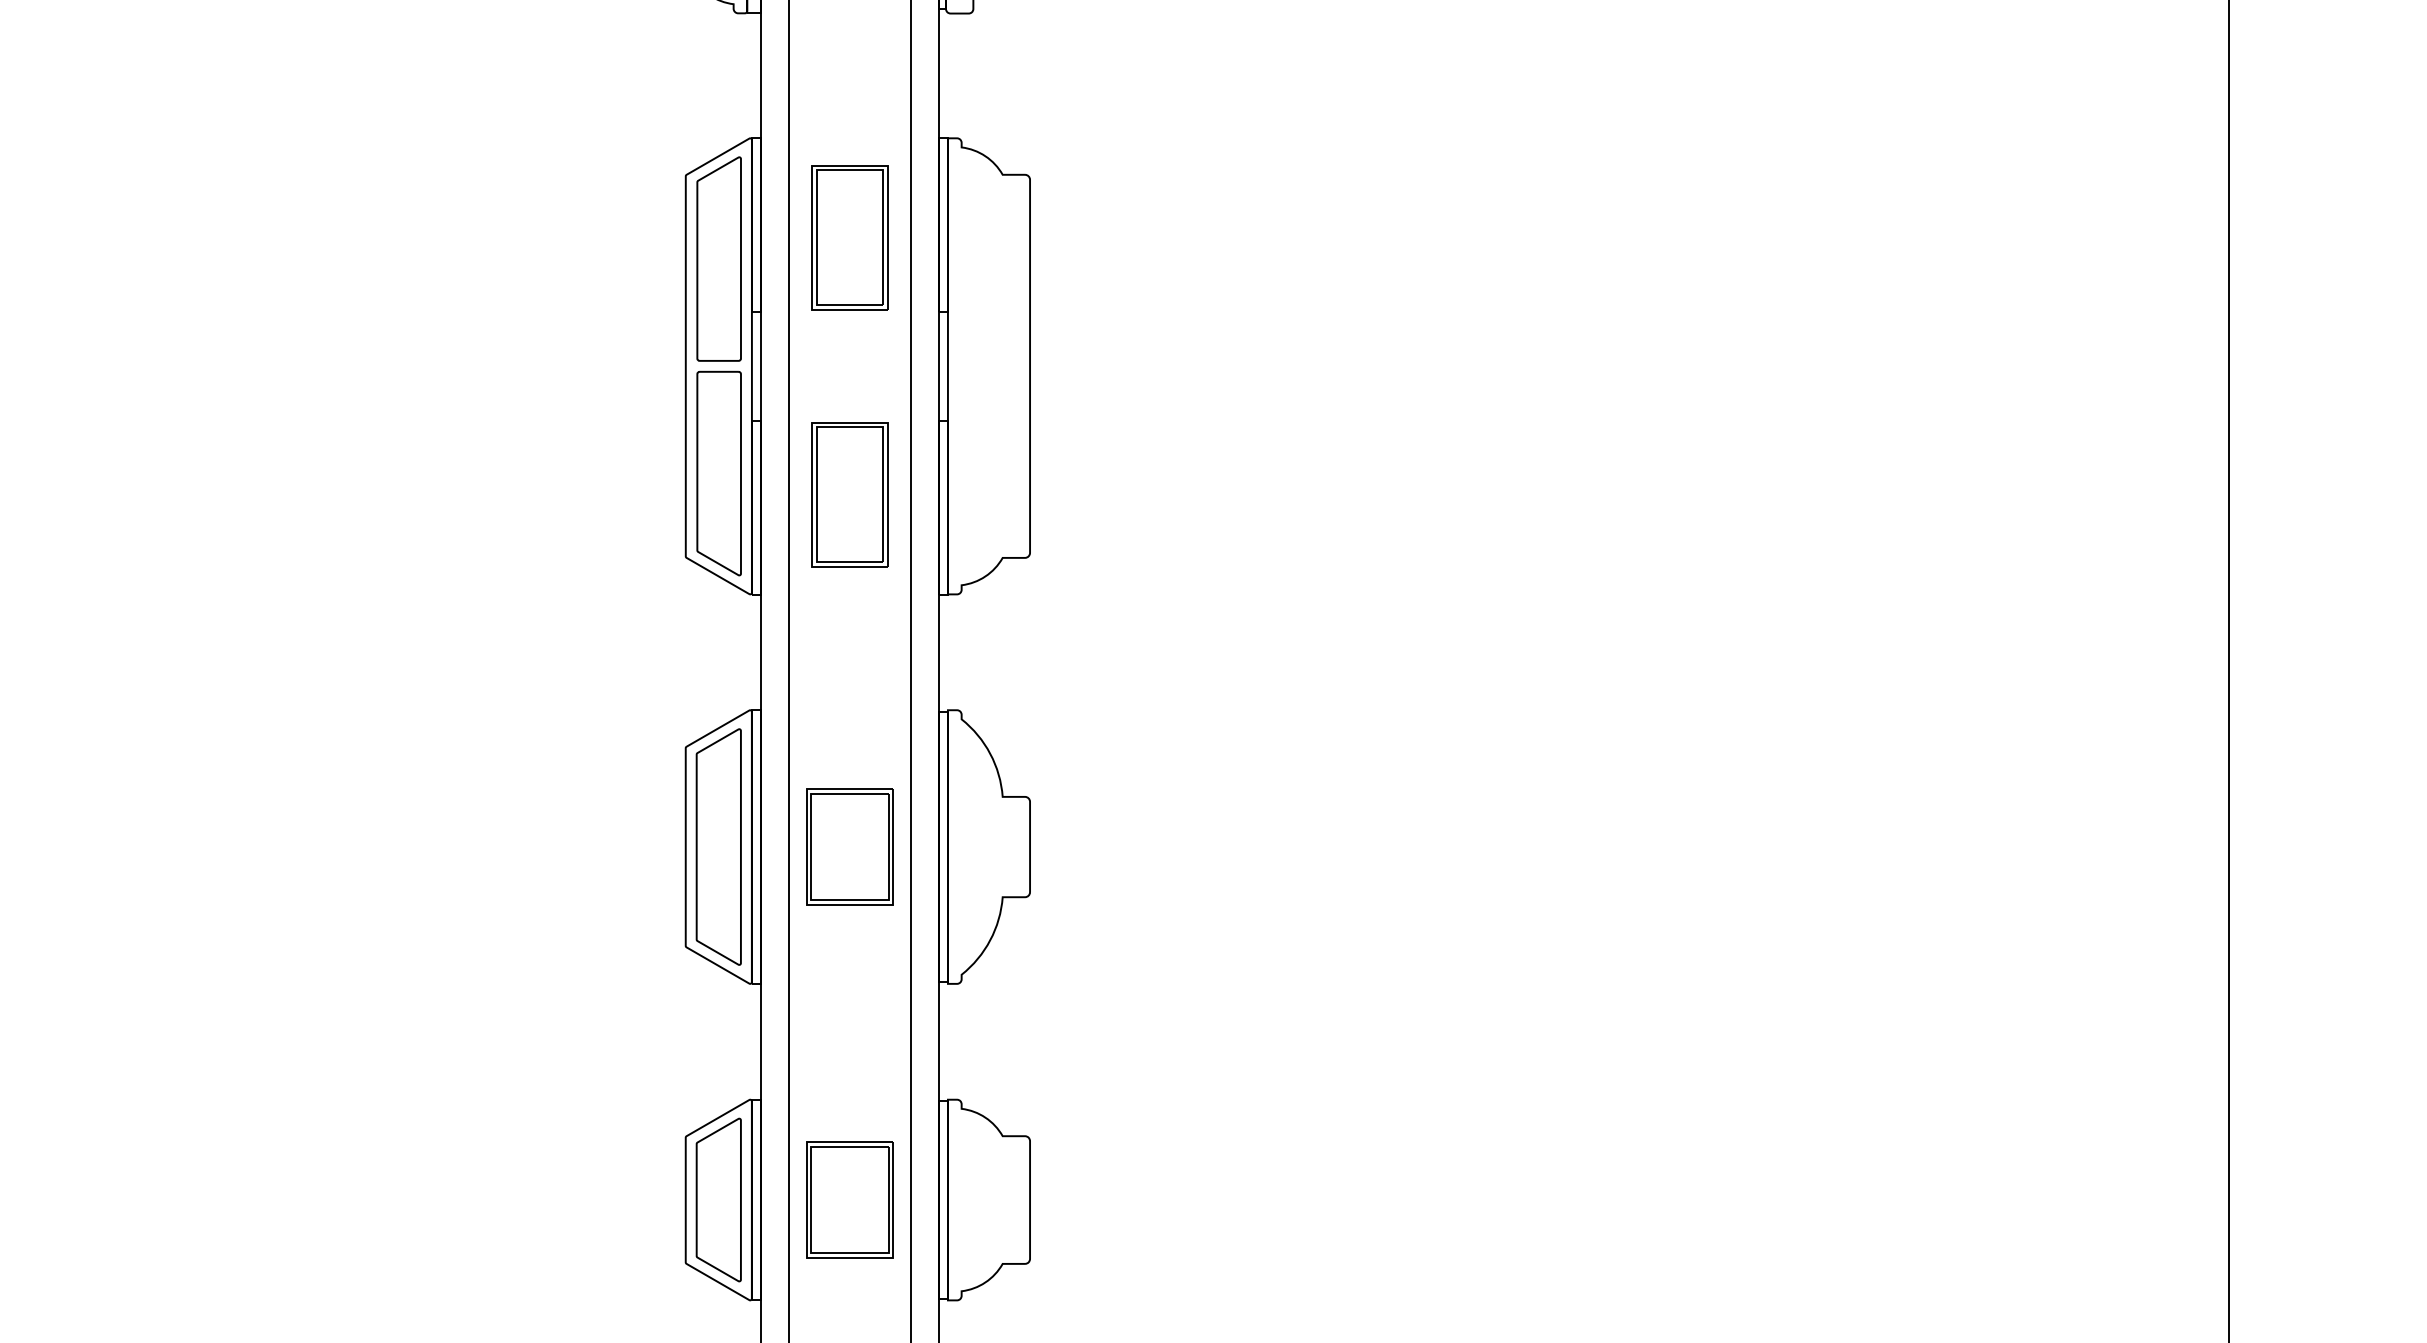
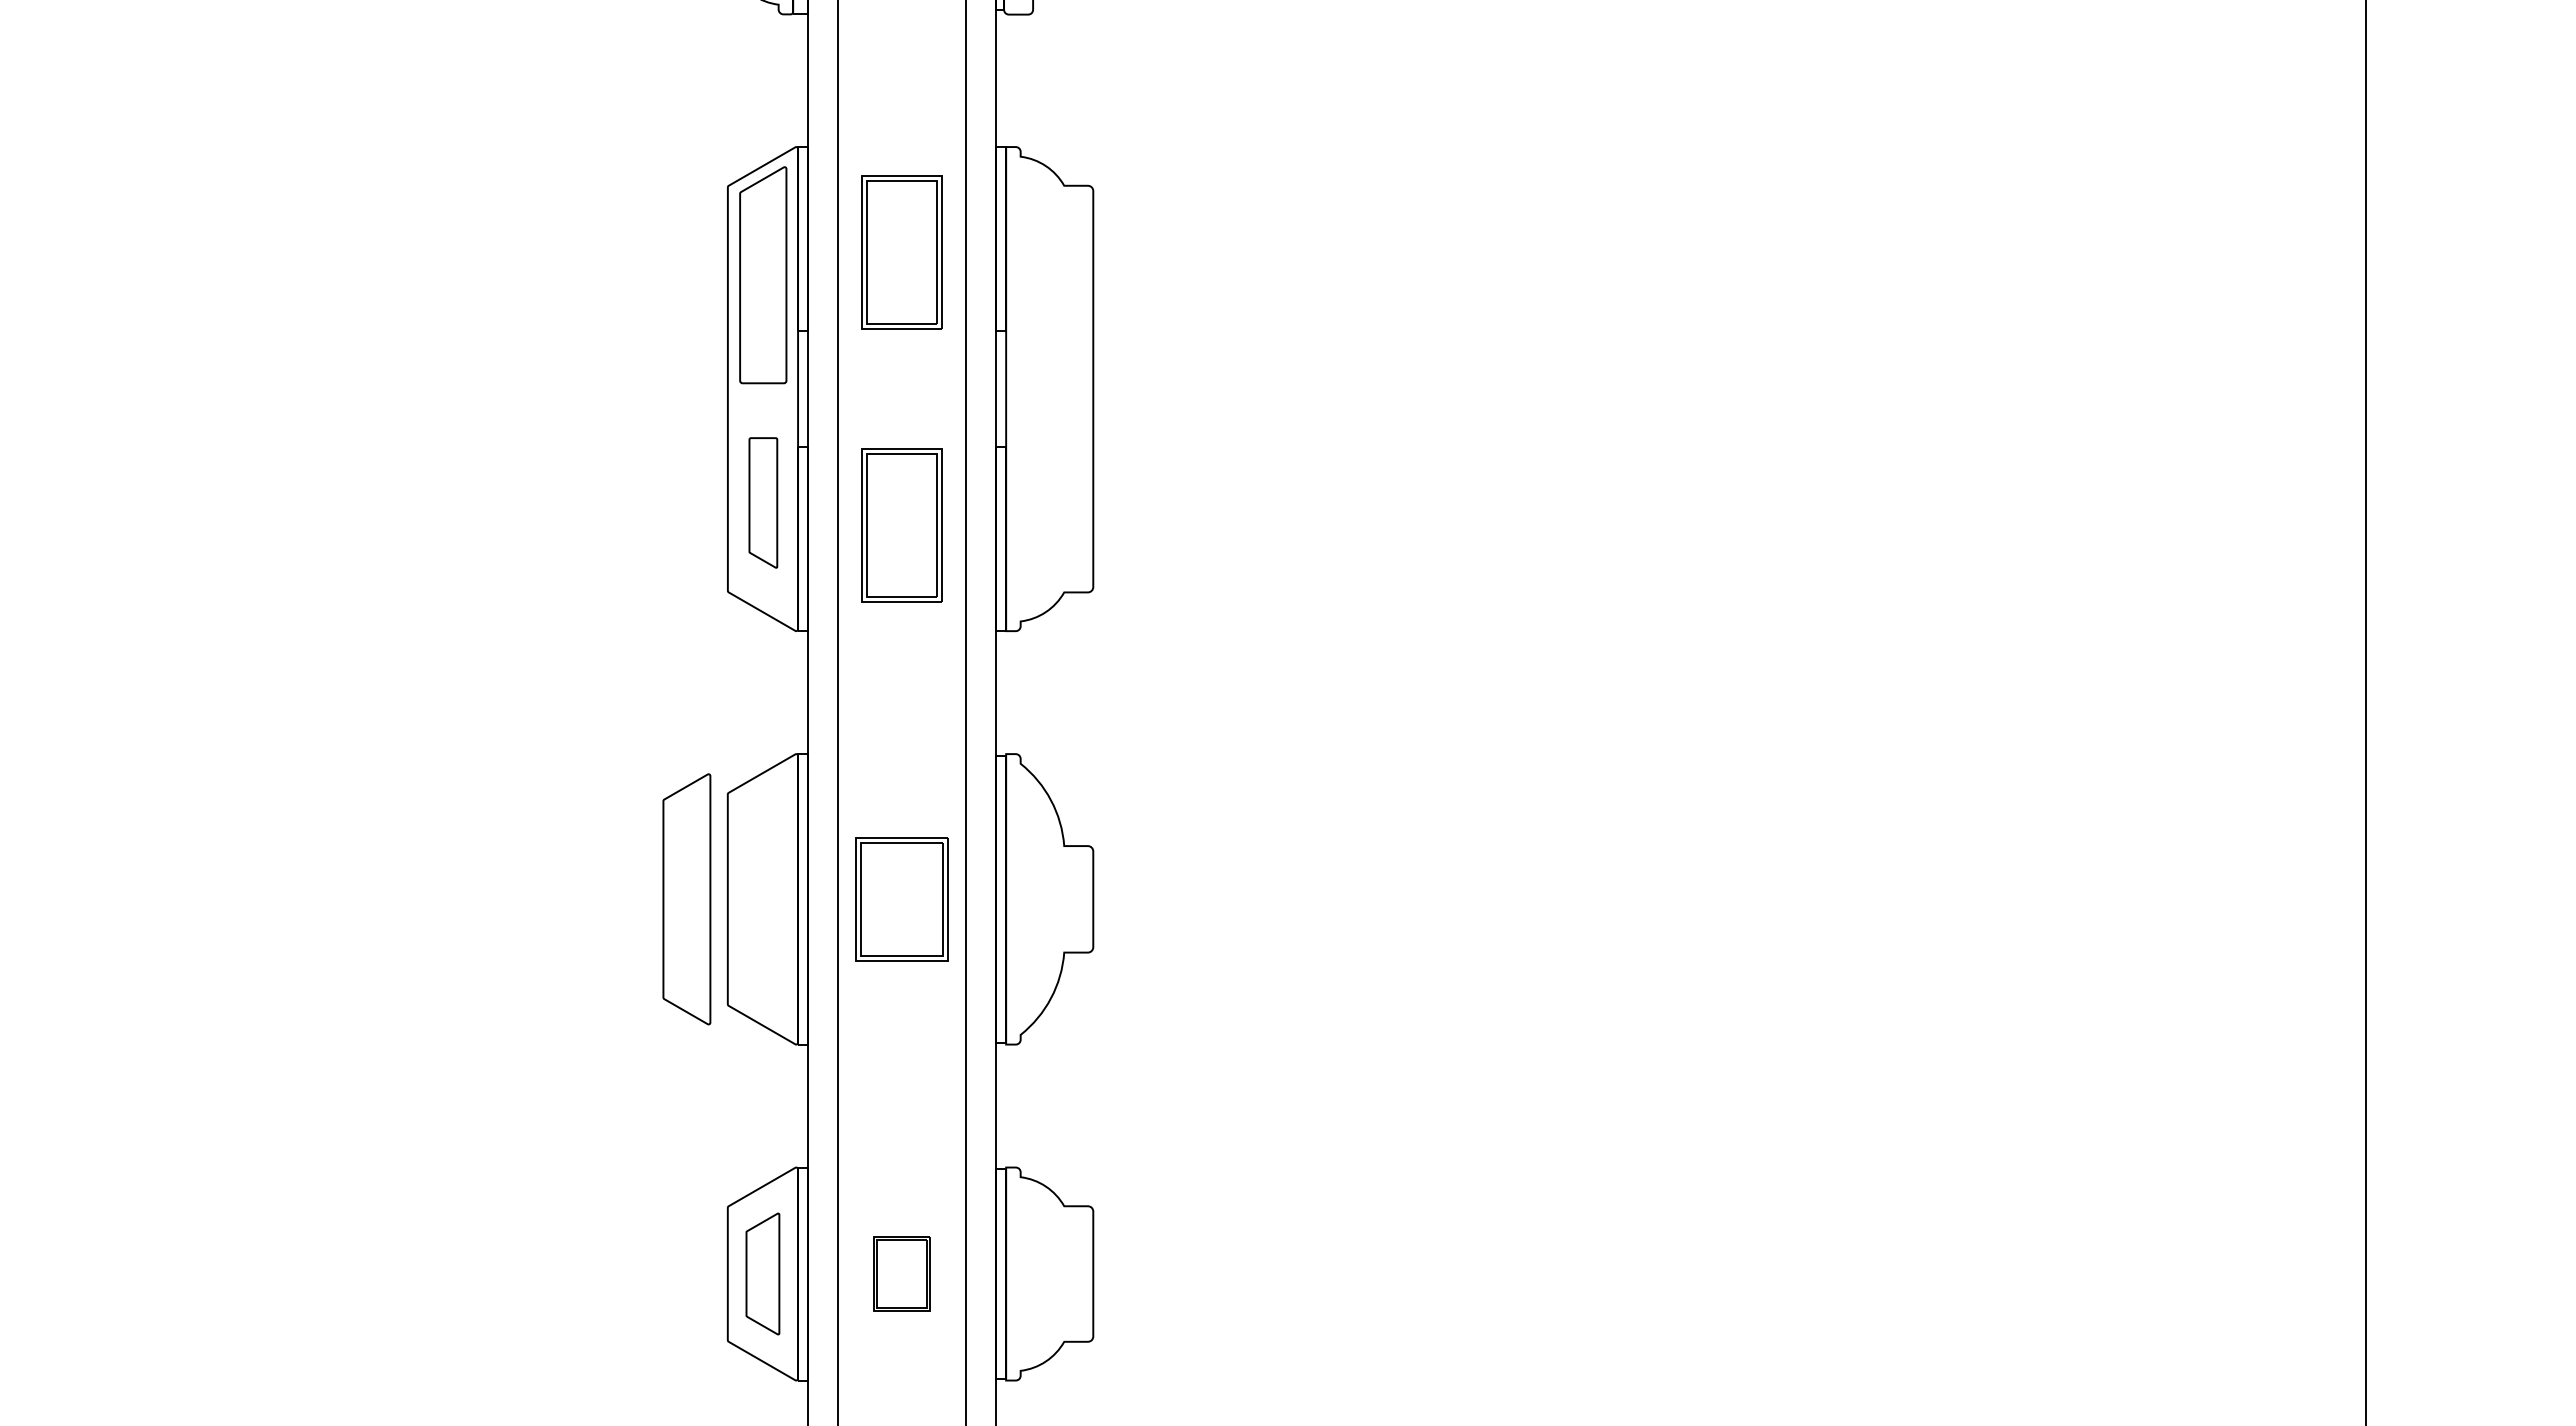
part: (719, 473) -> (763, 502), size x0.6
part: (718, 847) -> (686, 899), moved
part: (718, 1199) -> (762, 1273), size x0.7
part: (849, 1200) -> (901, 1274), size x0.6

